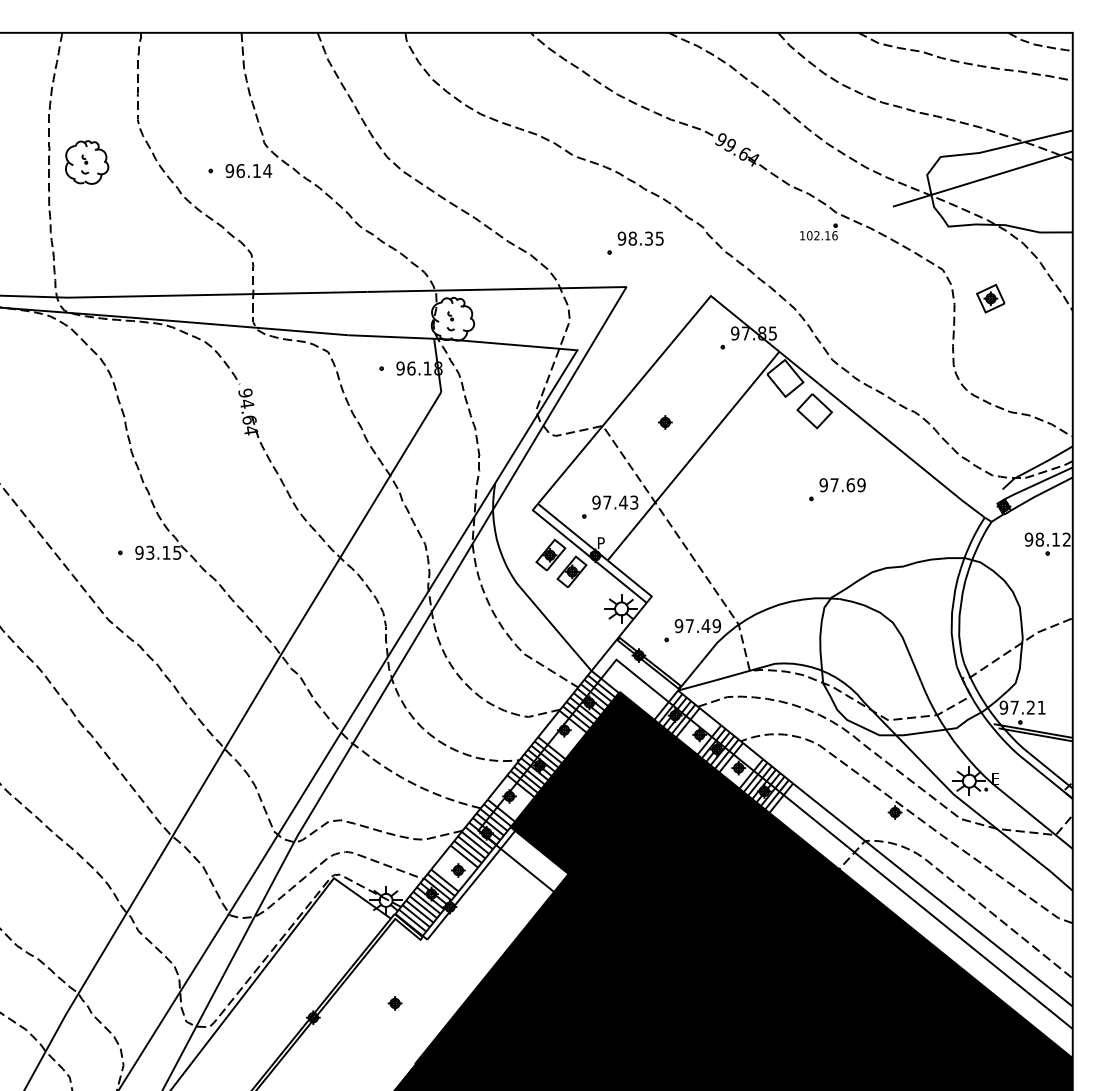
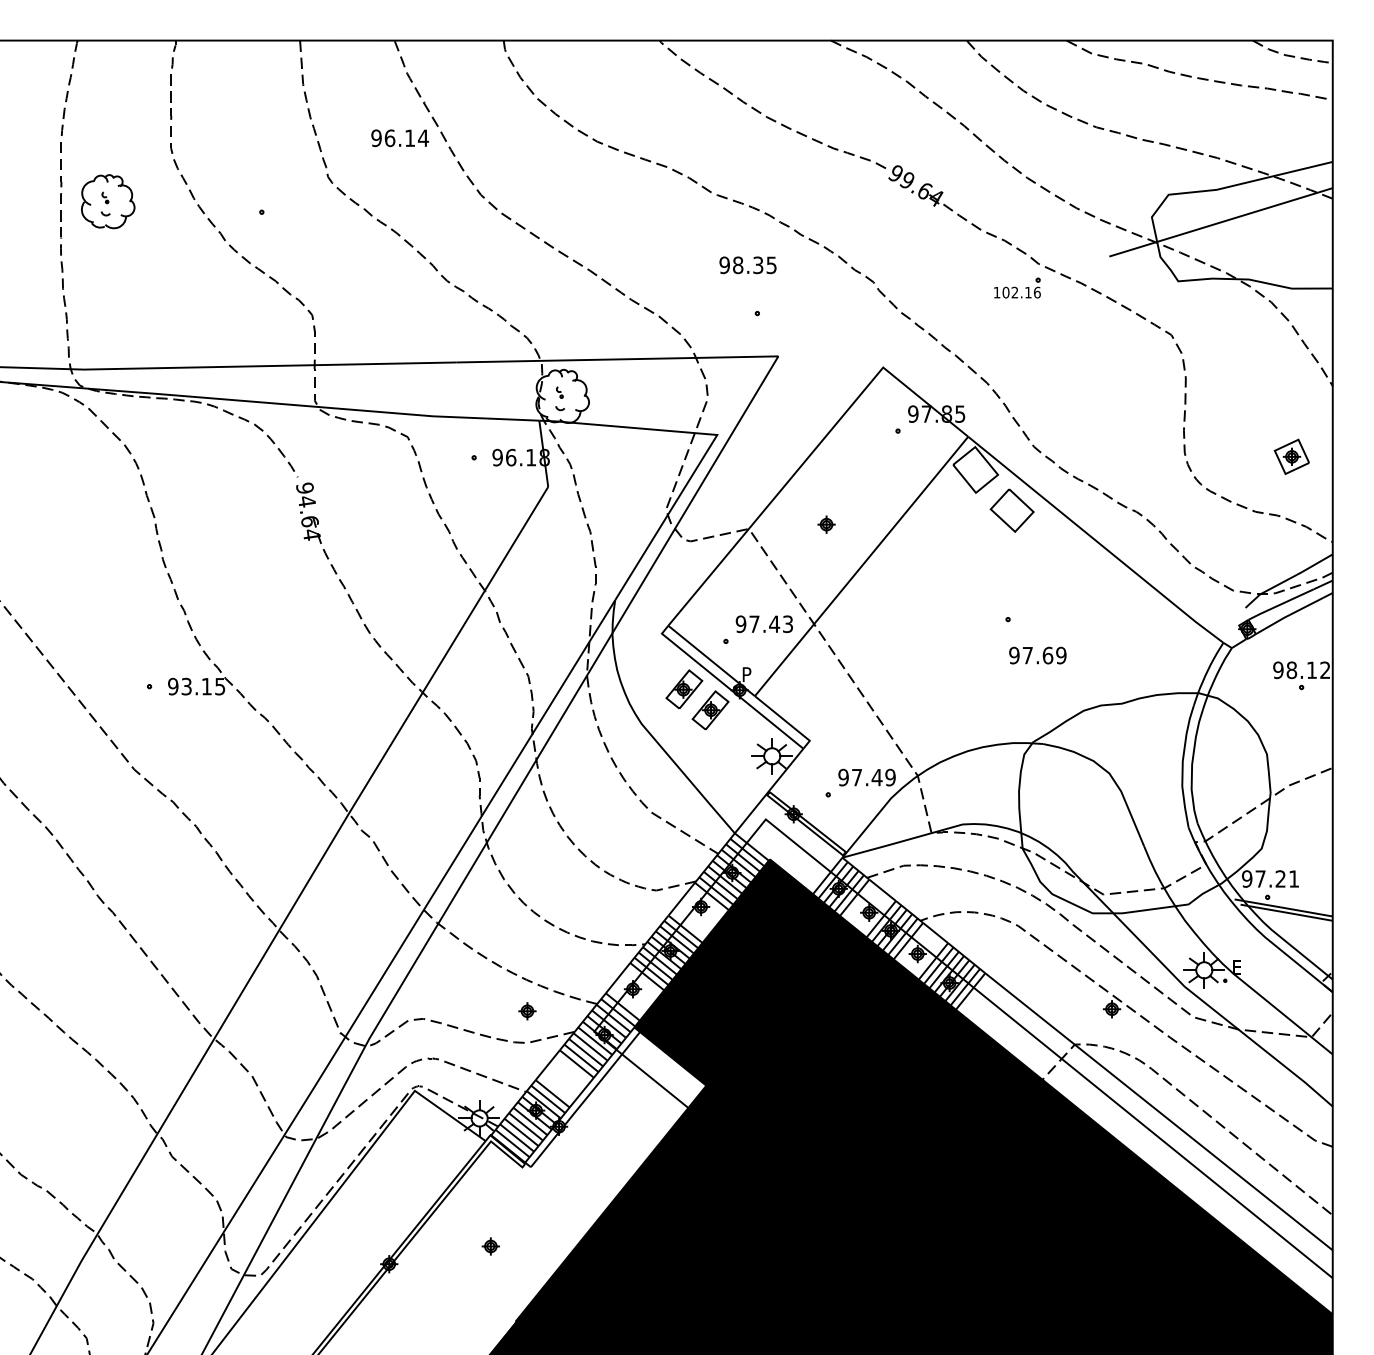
text: (249, 171) -> (400, 138), moved
text: (640, 238) -> (747, 265), moved
part: (990, 298) -> (1291, 456), moved
text: (842, 485) -> (1037, 655), moved
part: (458, 870) -> (527, 1011), moved

